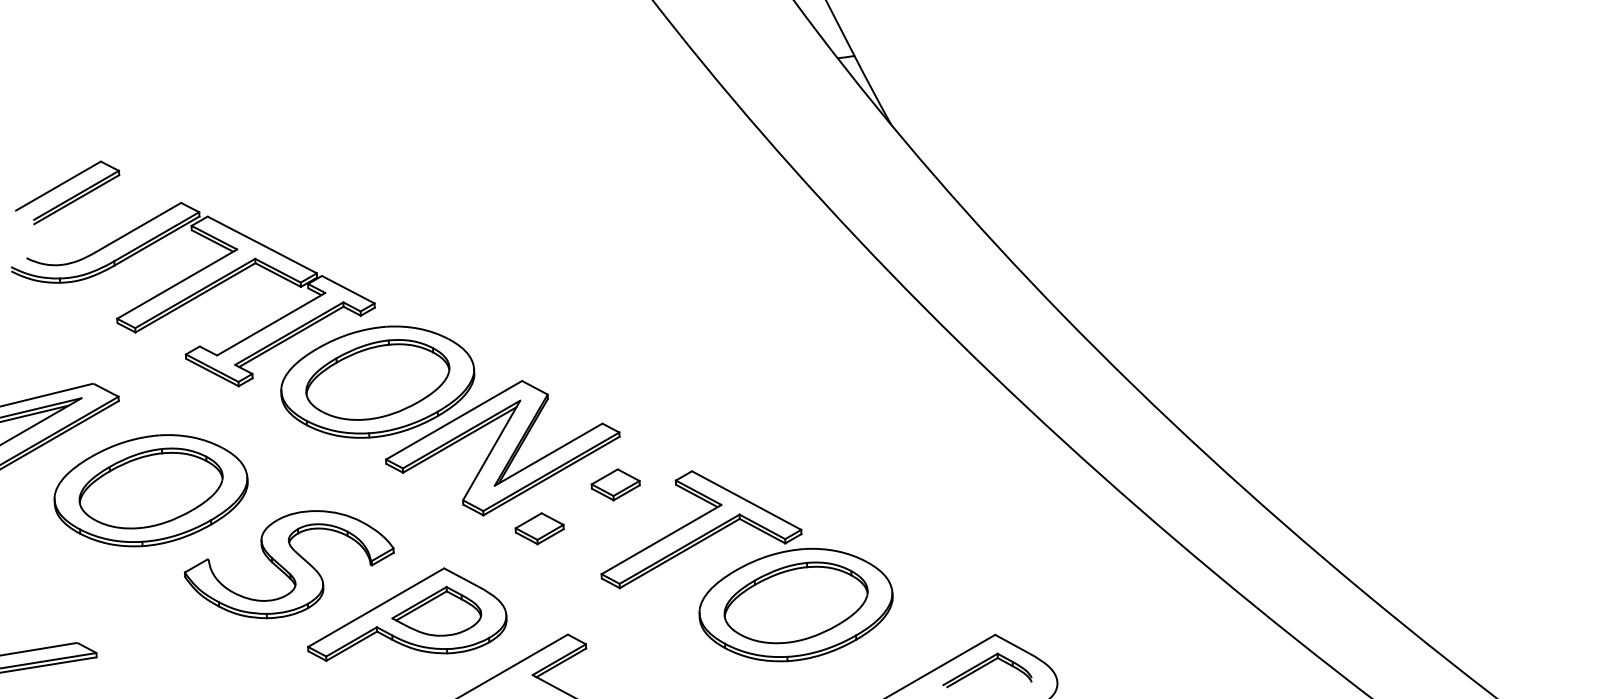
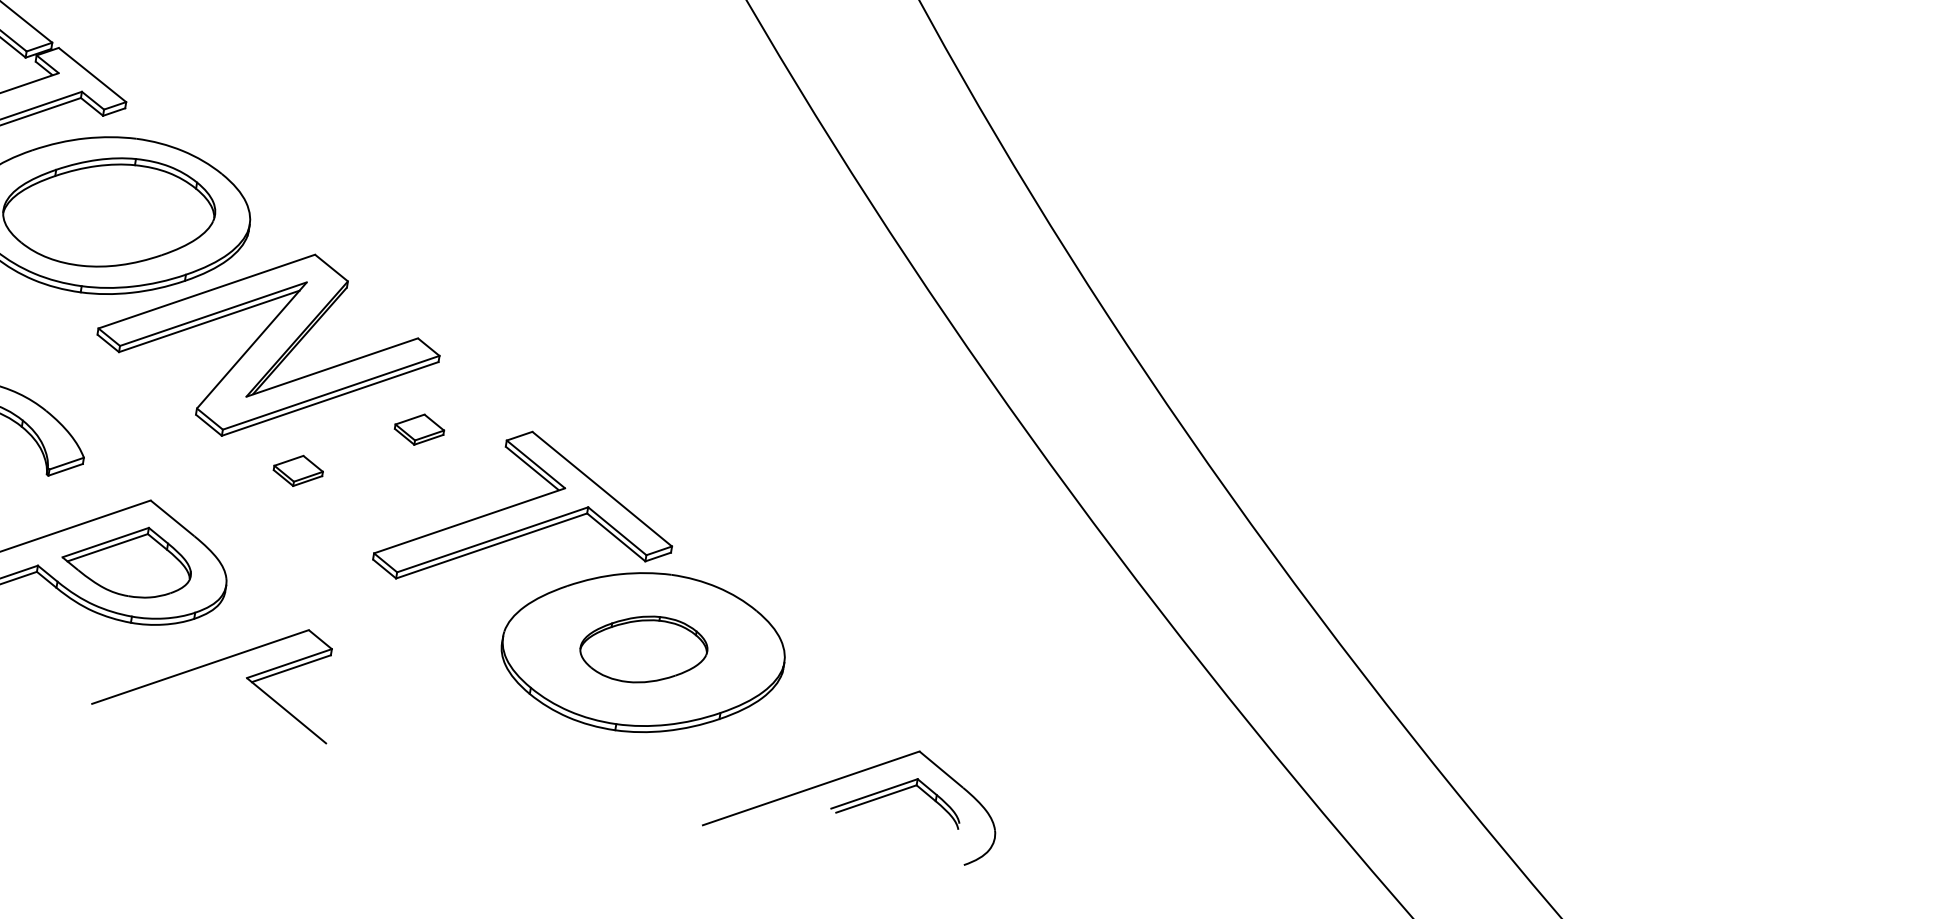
part: (615, 484) -> (419, 429), size x0.7
part: (539, 528) -> (298, 470), size x0.7
part: (795, 602) -> (643, 648), size x0.6

